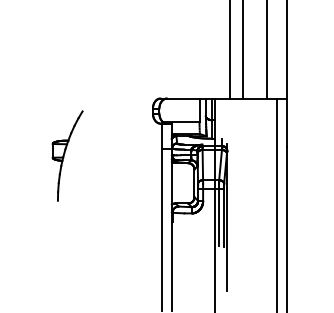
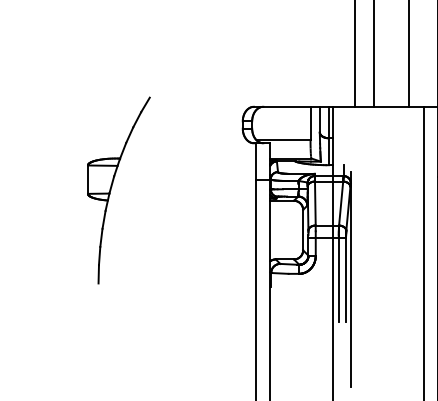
part: (67, 155) -> (118, 189), size x1.43

